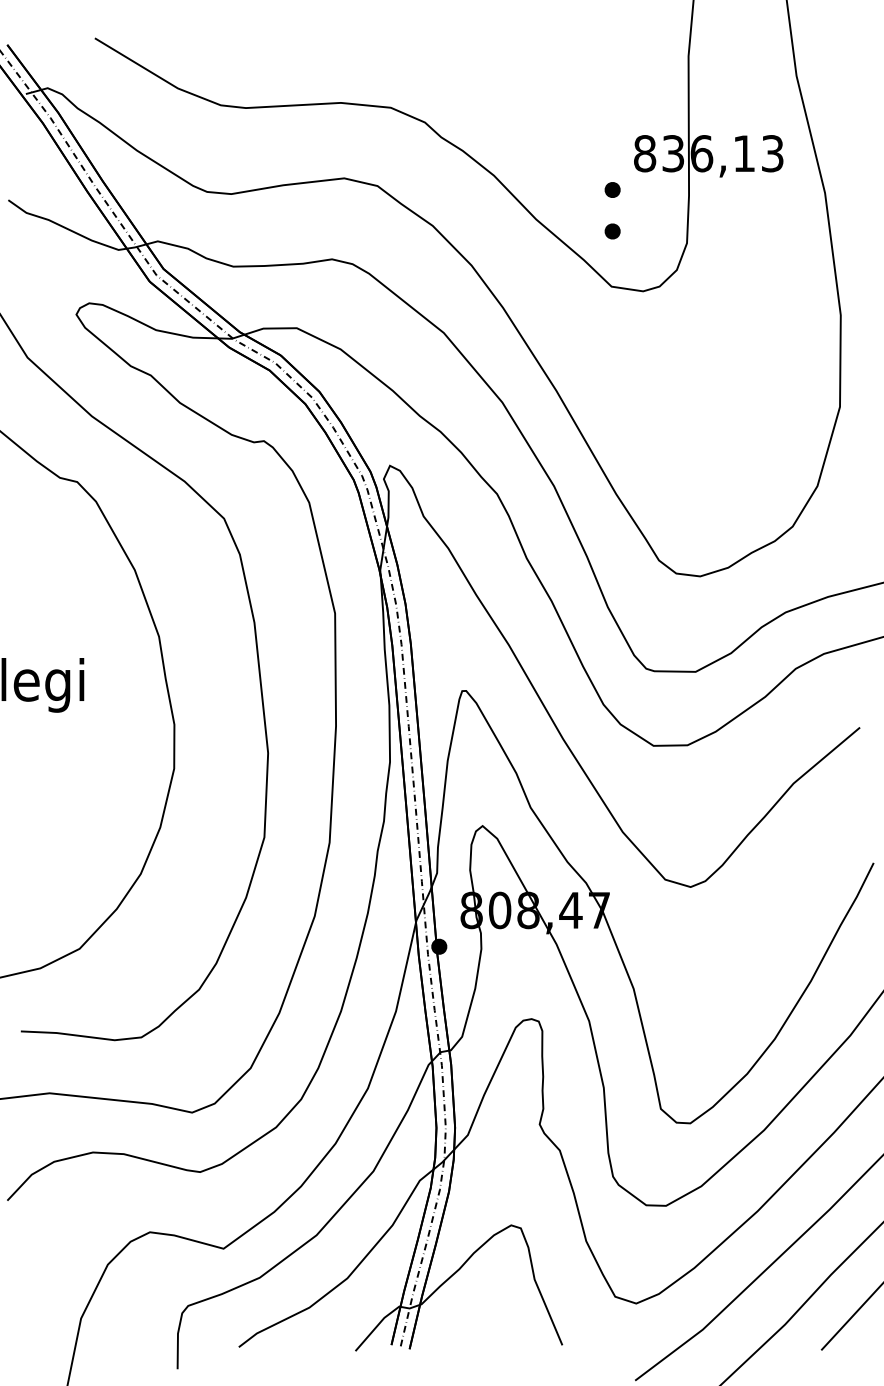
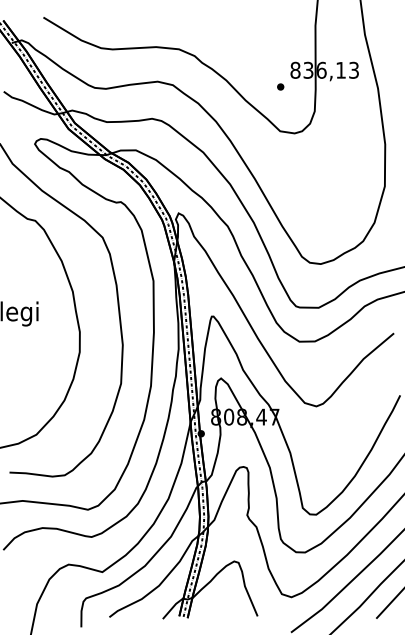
part: (612, 230) -> (280, 105), removed

